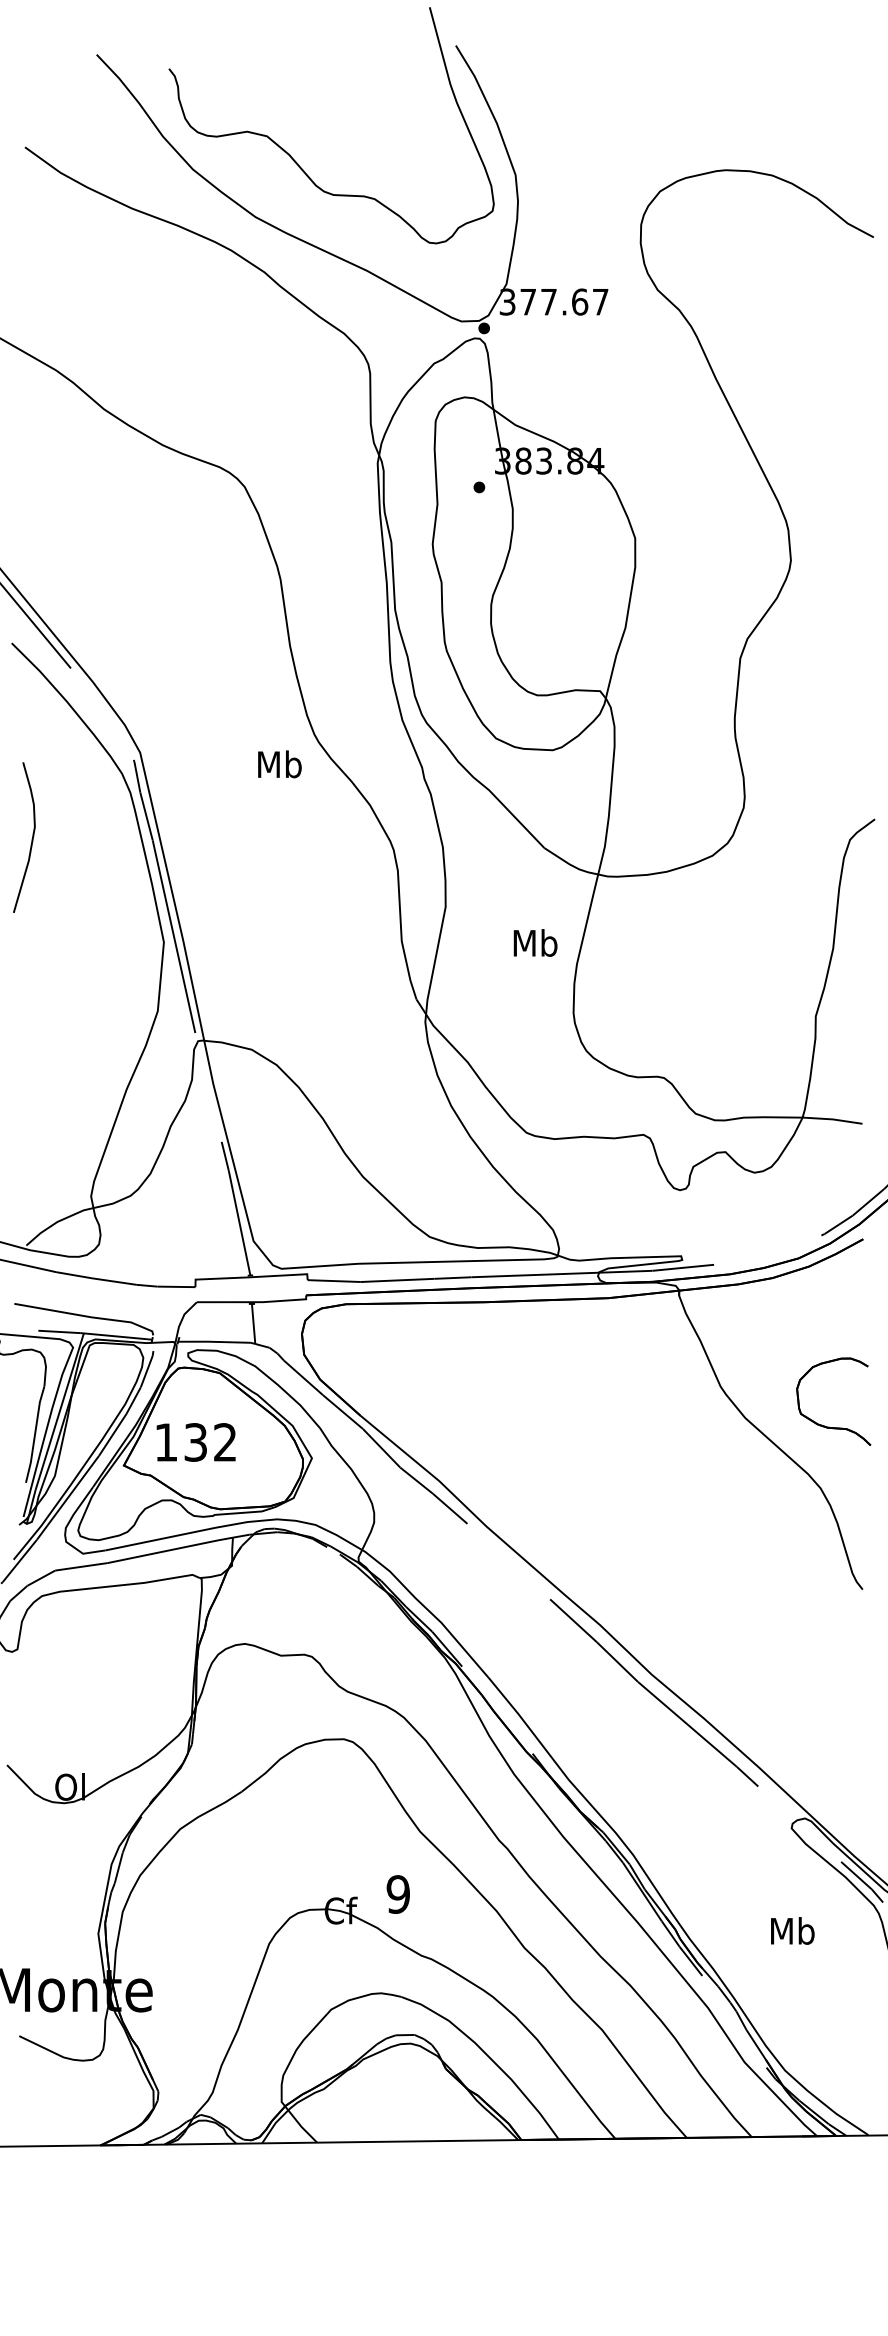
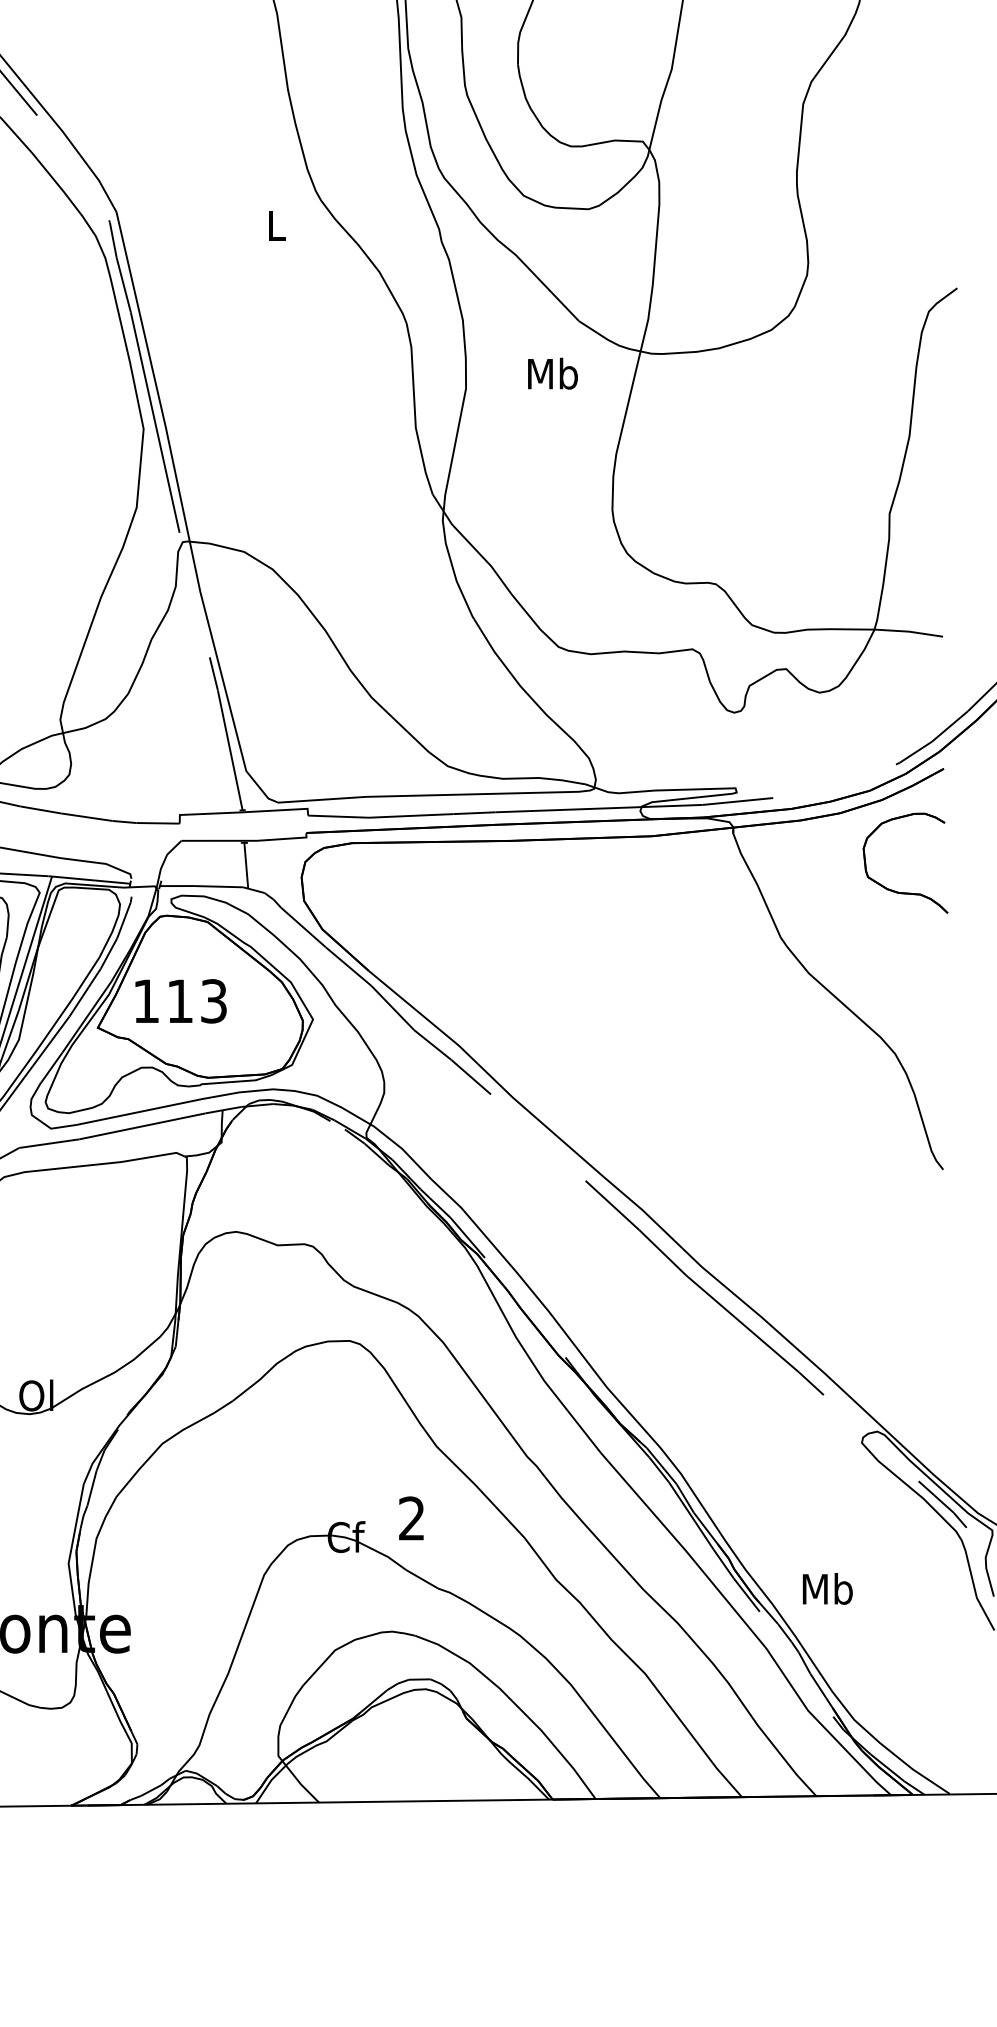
text: (279, 764) -> (275, 225), Mb -> L
text: (535, 942) -> (552, 373), moved
part: (829, 1426) -> (900, 891), moved
text: (210, 1442) -> (196, 1001), 132 -> 113
text: (397, 1894) -> (410, 1518), 9 -> 2
text: (792, 1930) -> (827, 1588), moved

